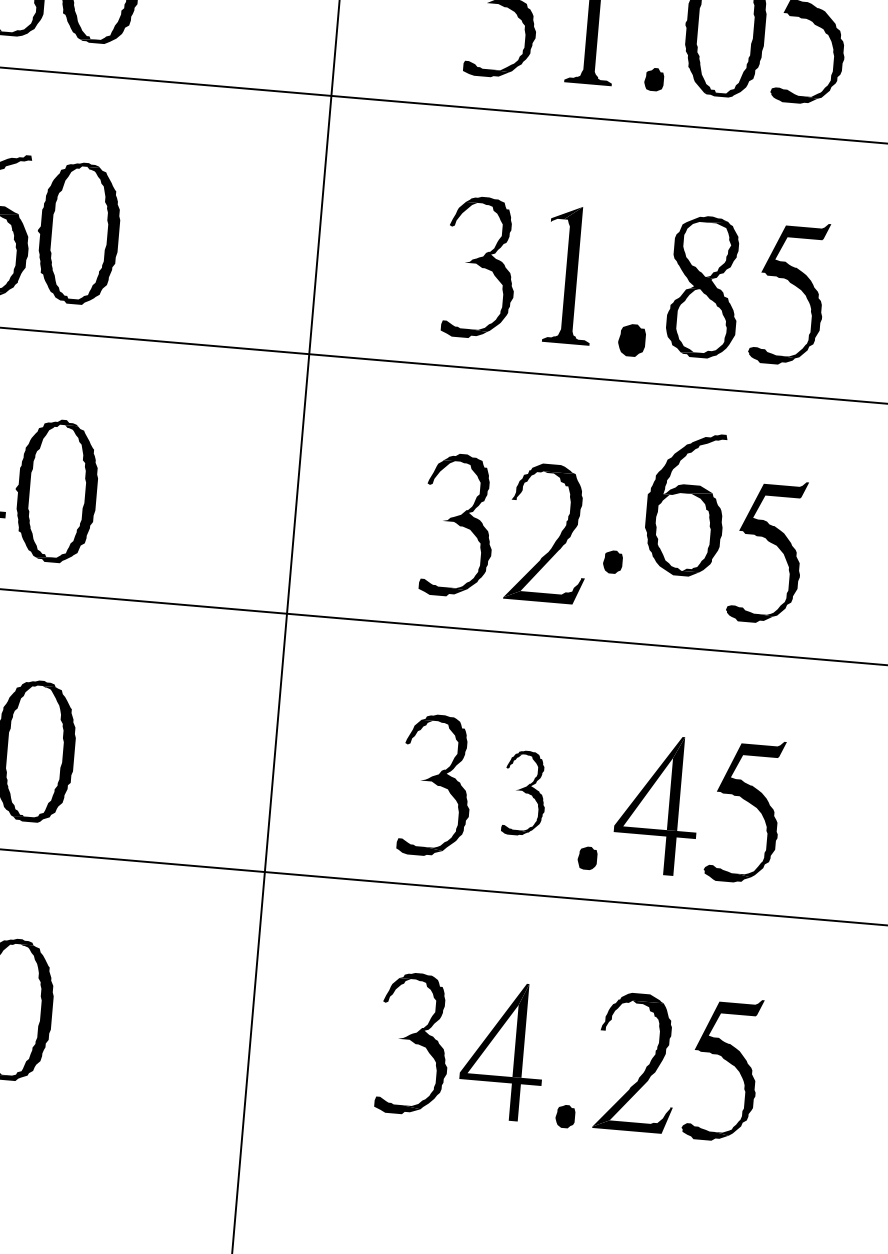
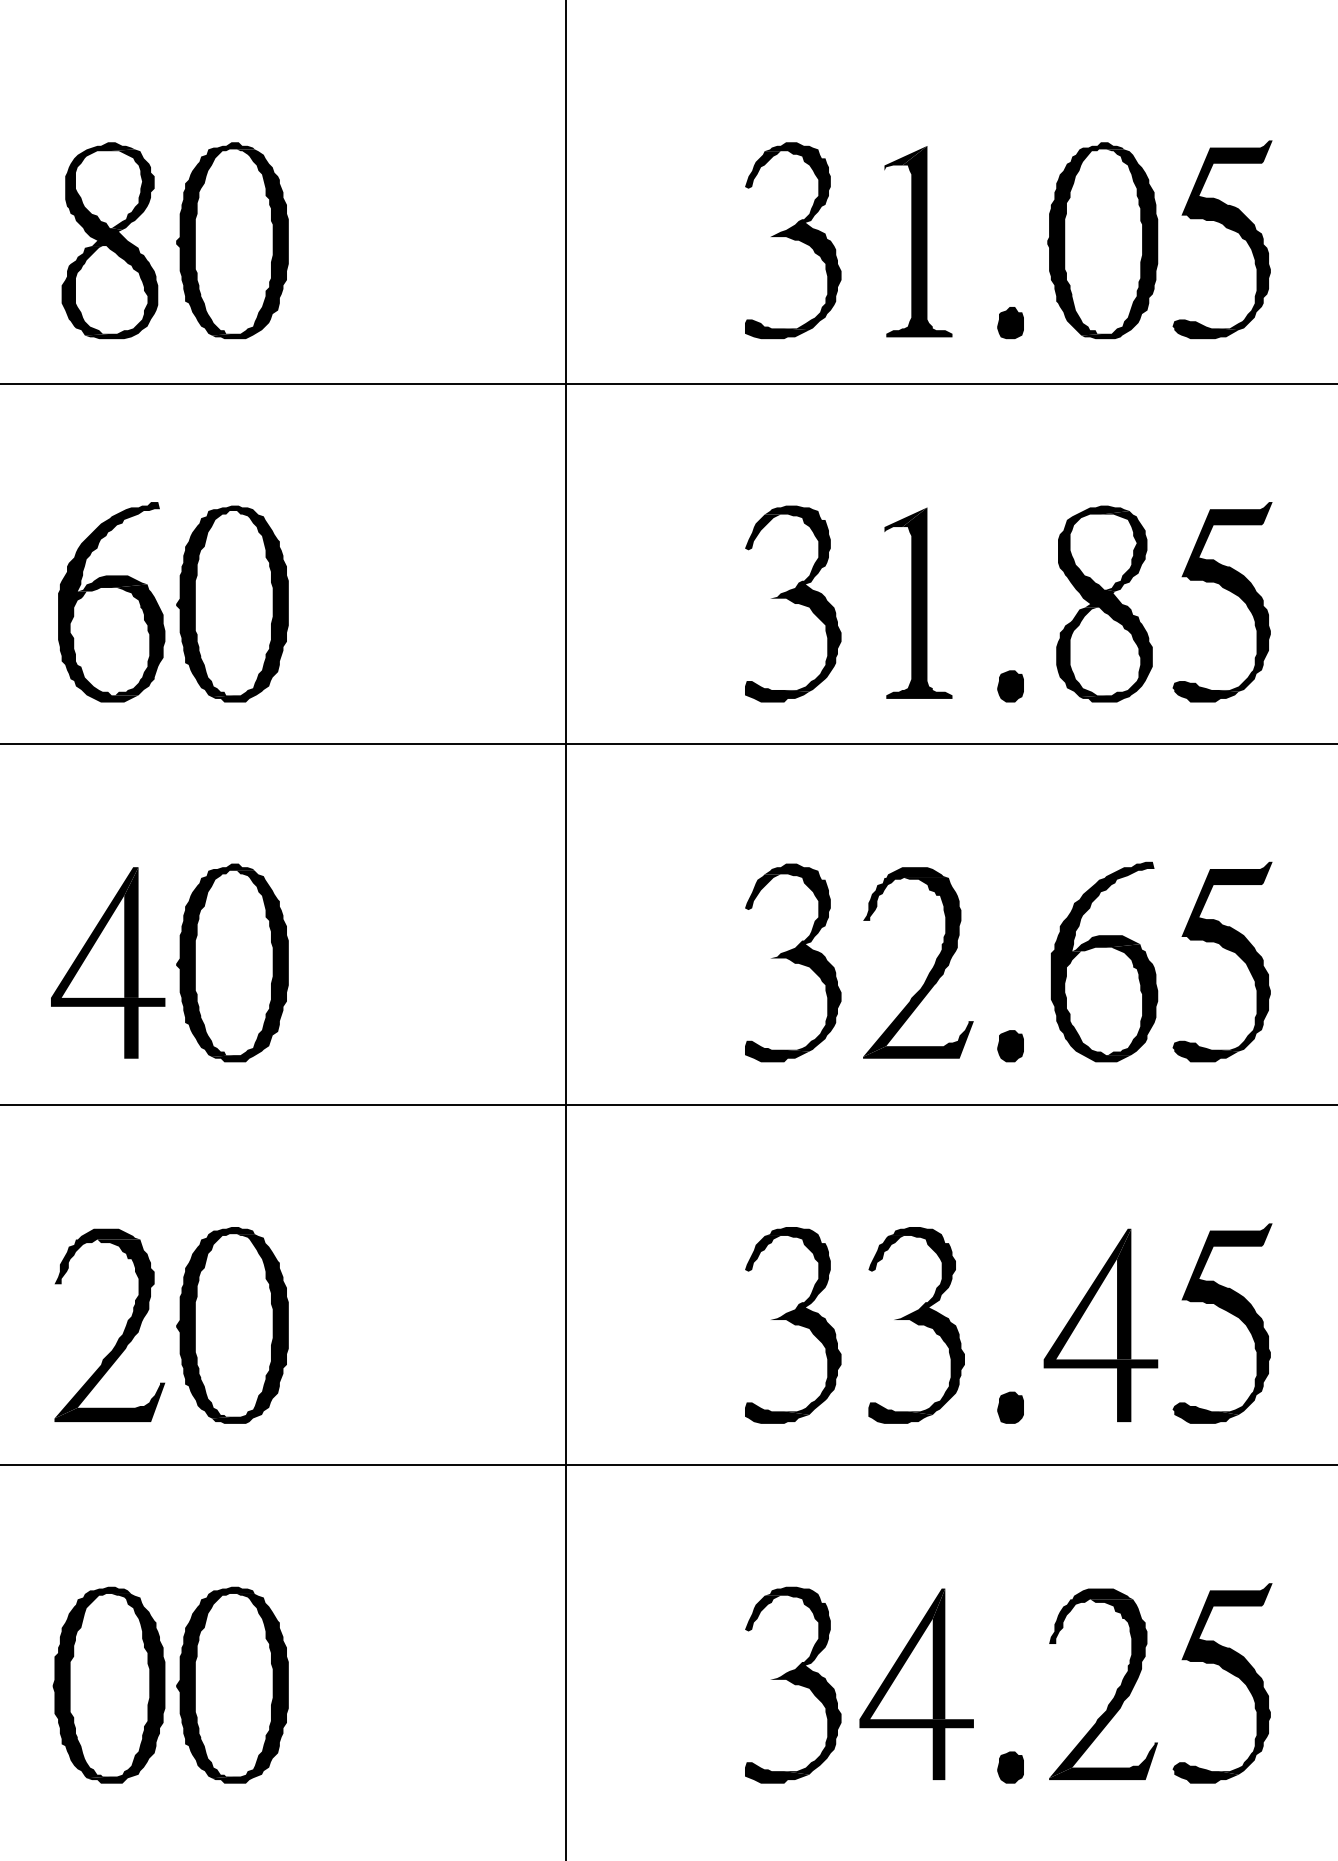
part: (631, 340) -> (1010, 686), size x0.71
part: (685, 503) -> (1104, 961), moved
part: (612, 562) -> (1010, 1046), moved
part: (525, 793) -> (916, 1325), size x1.67

